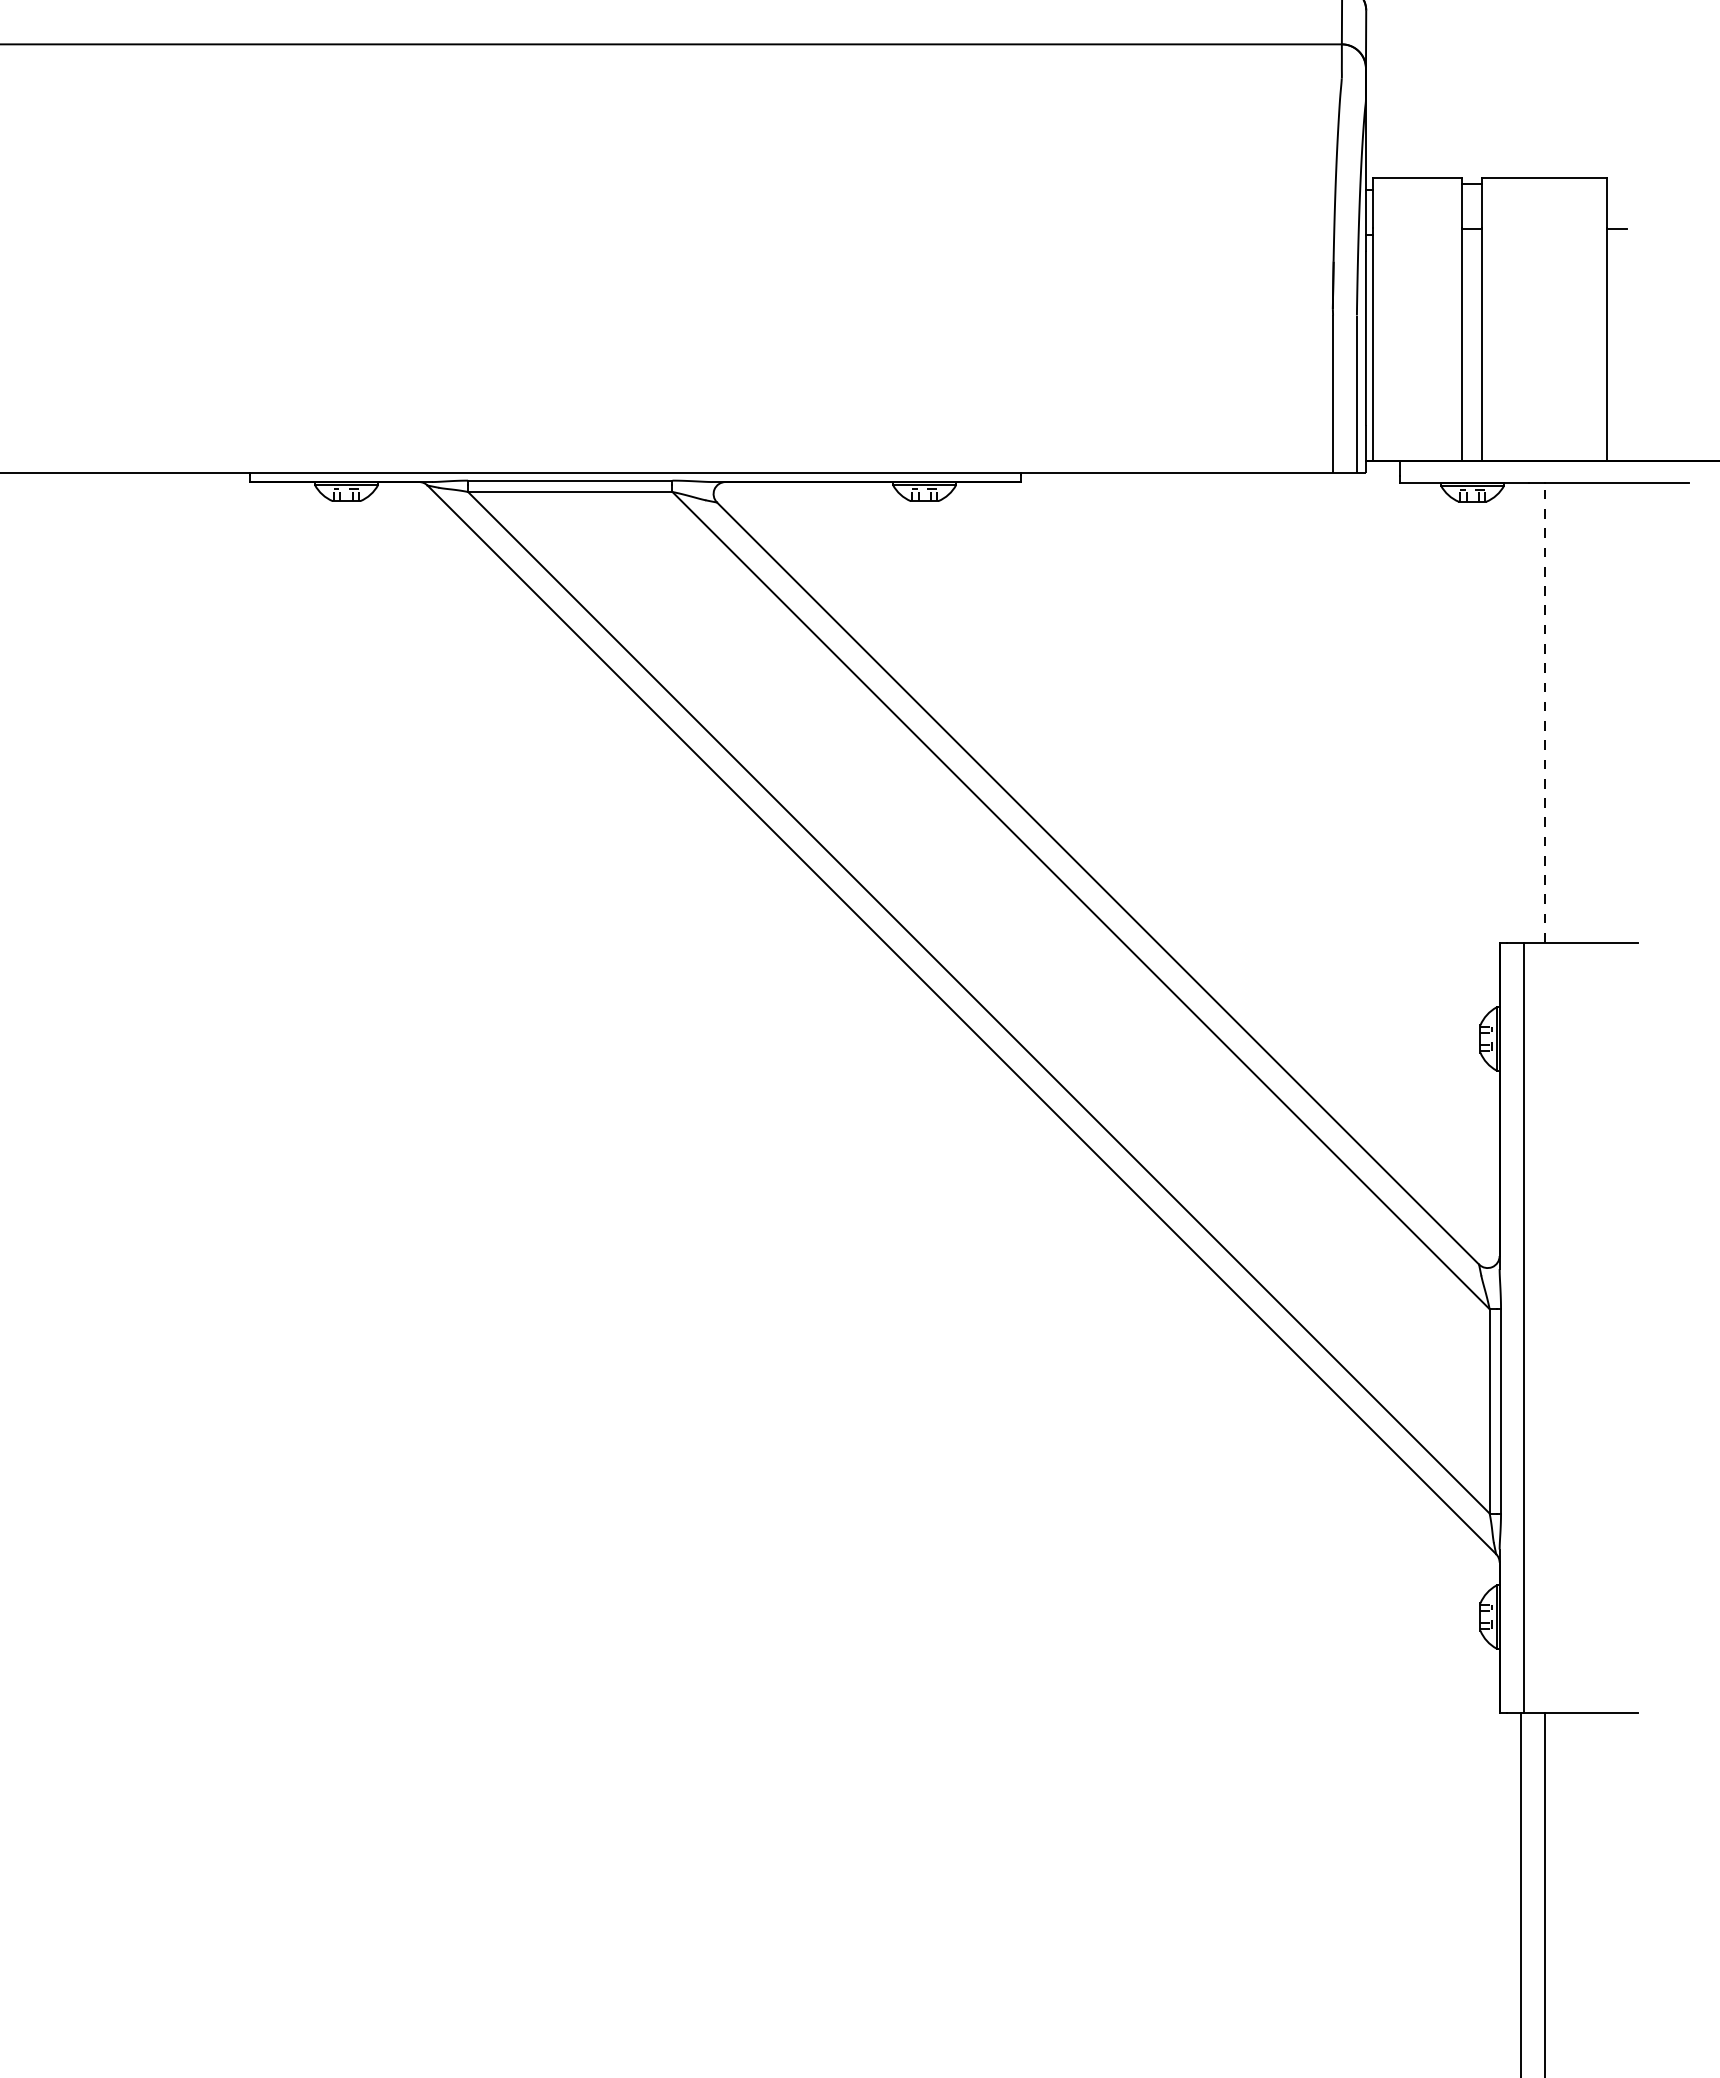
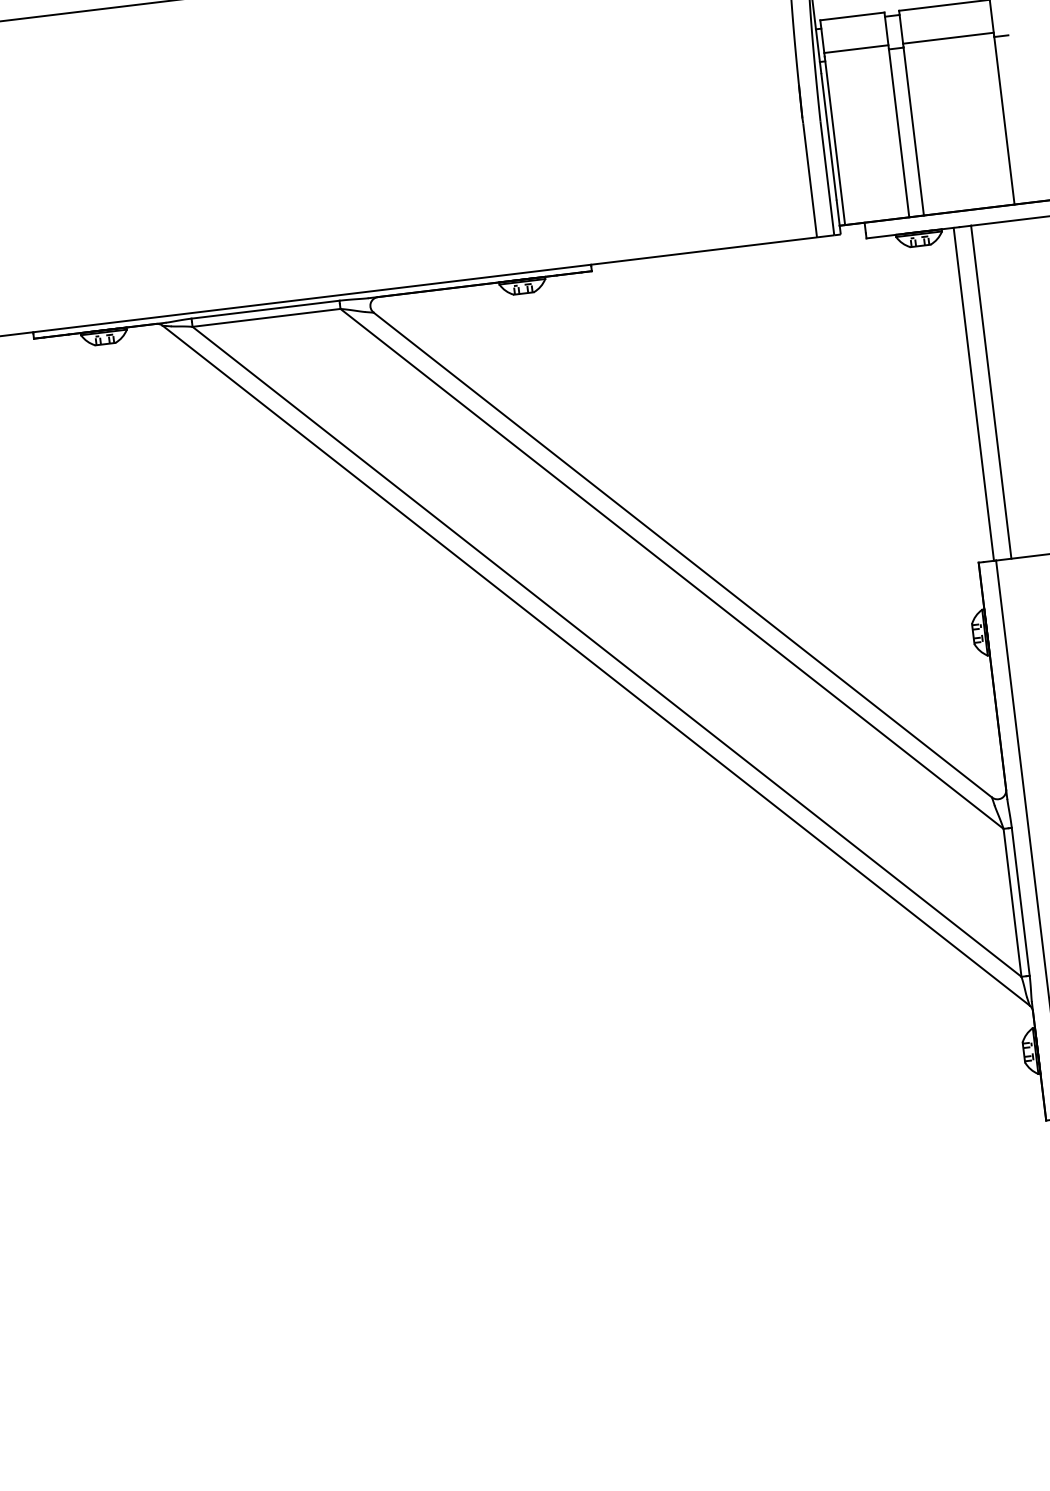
line: (1417, 223) -> (856, 49), added
line: (1544, 223) -> (948, 38), added
line: (1520, 712) -> (973, 394), added
line: (1544, 712) -> (991, 392), dashed -> solid

